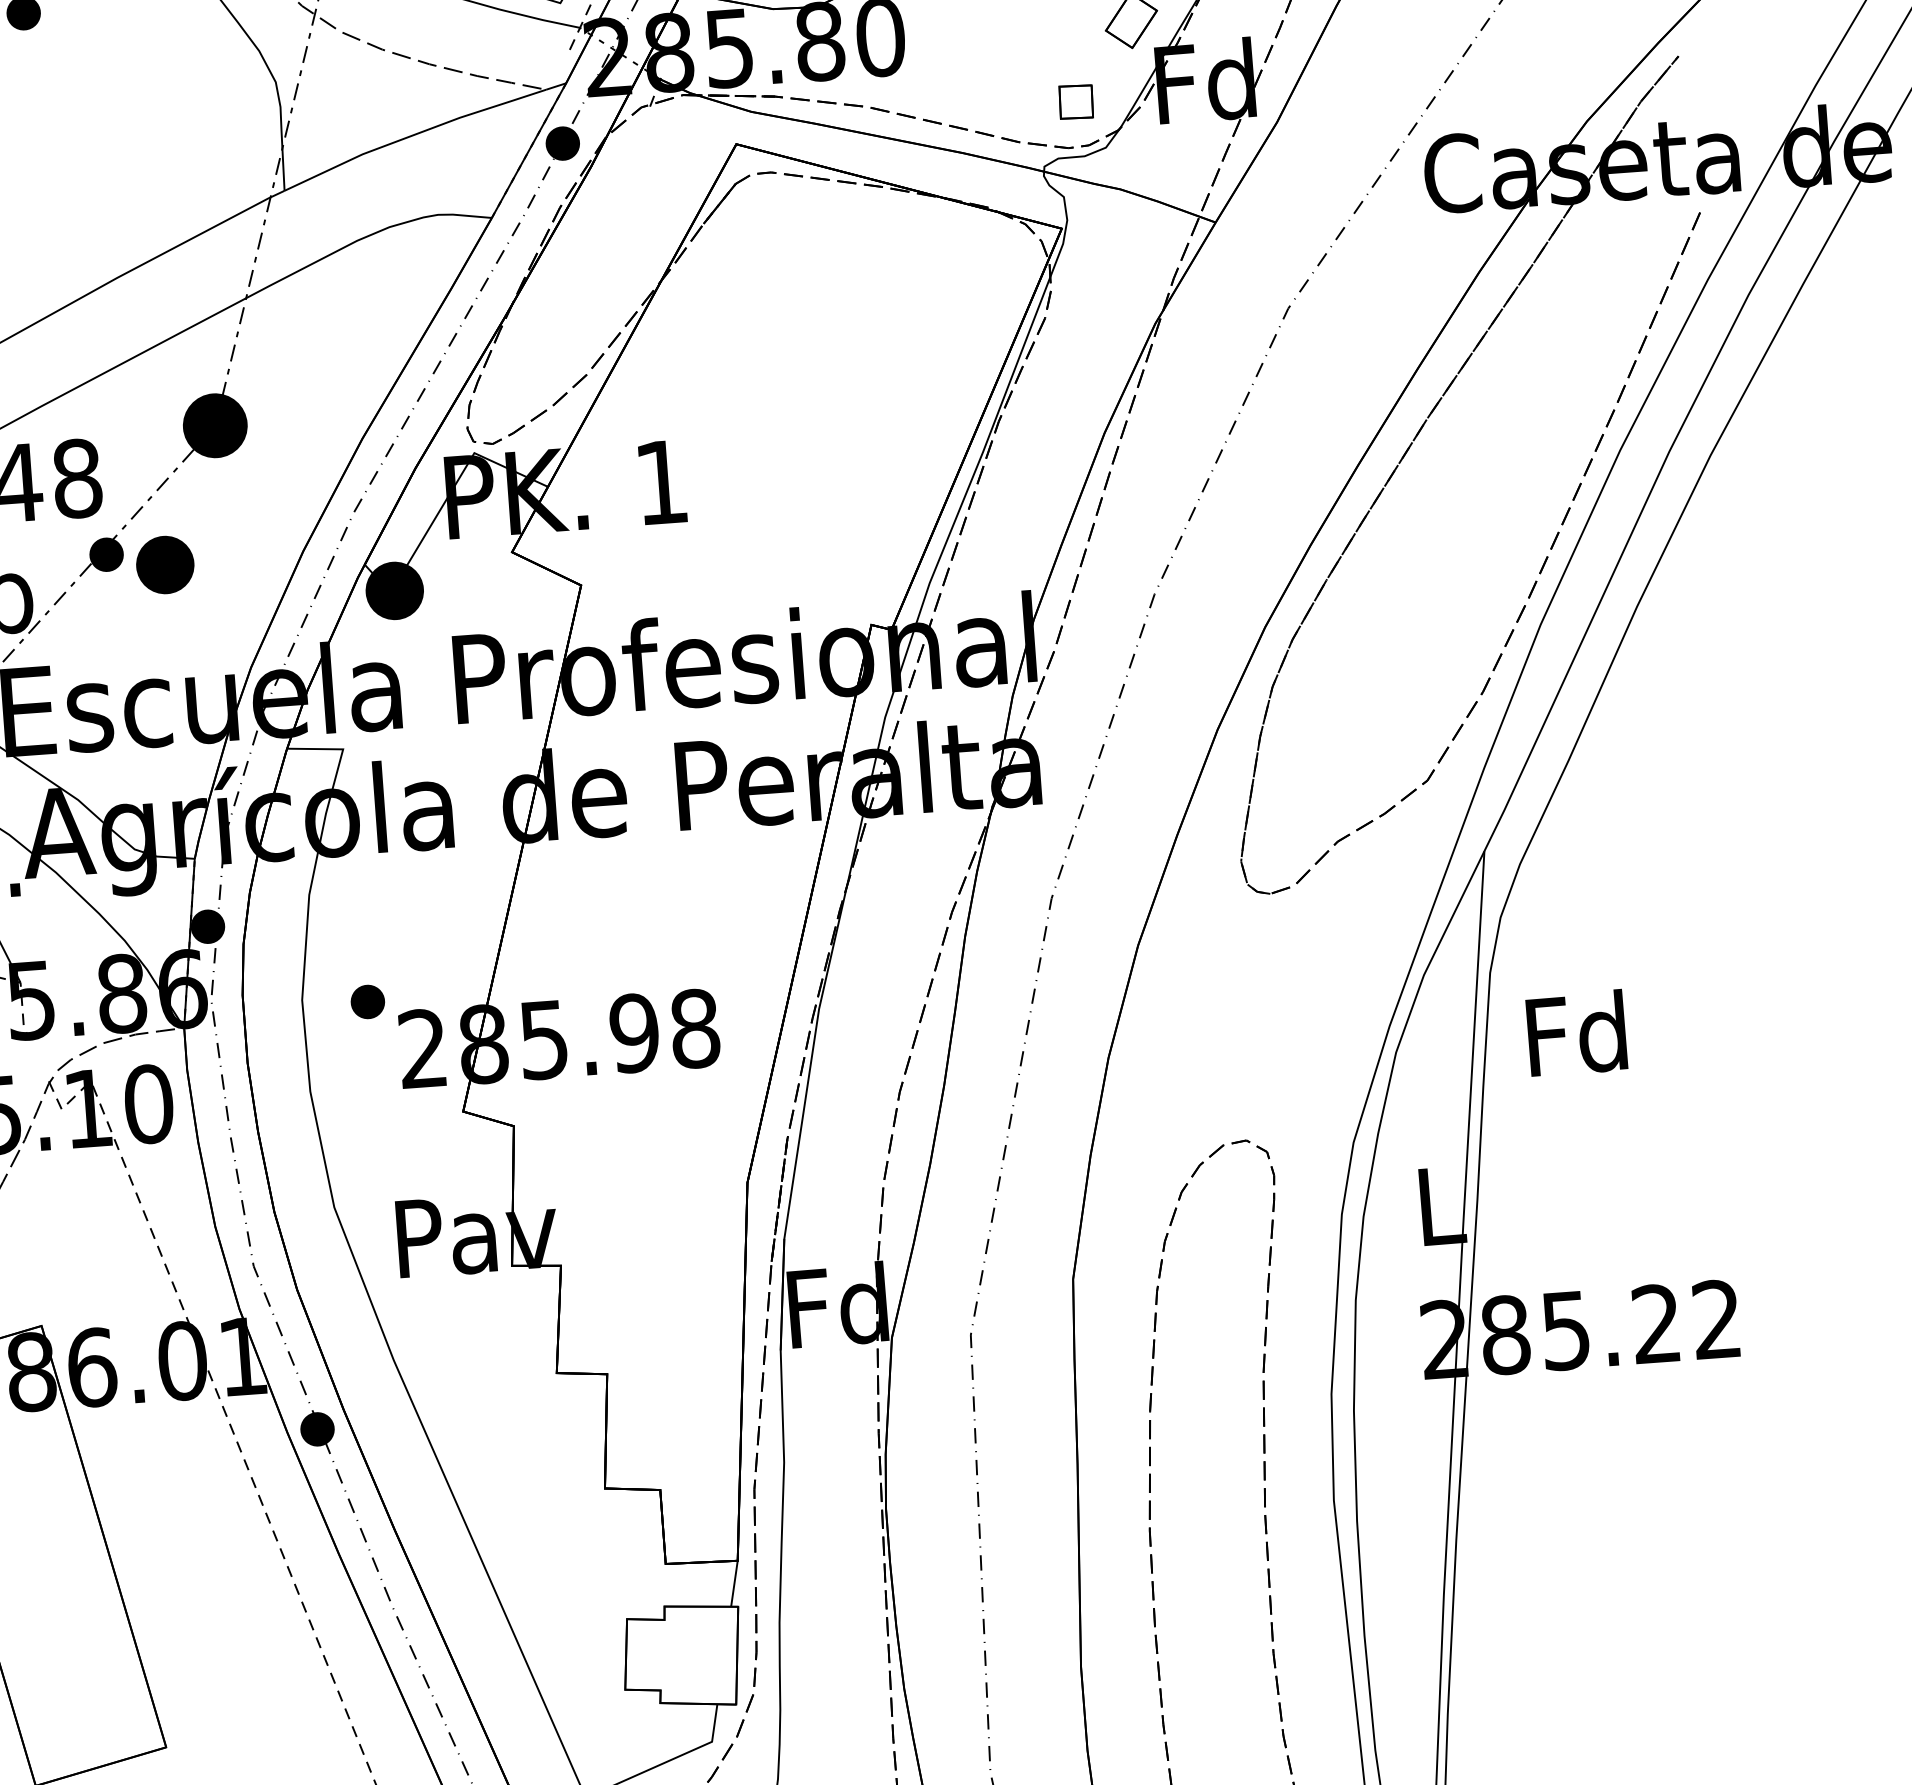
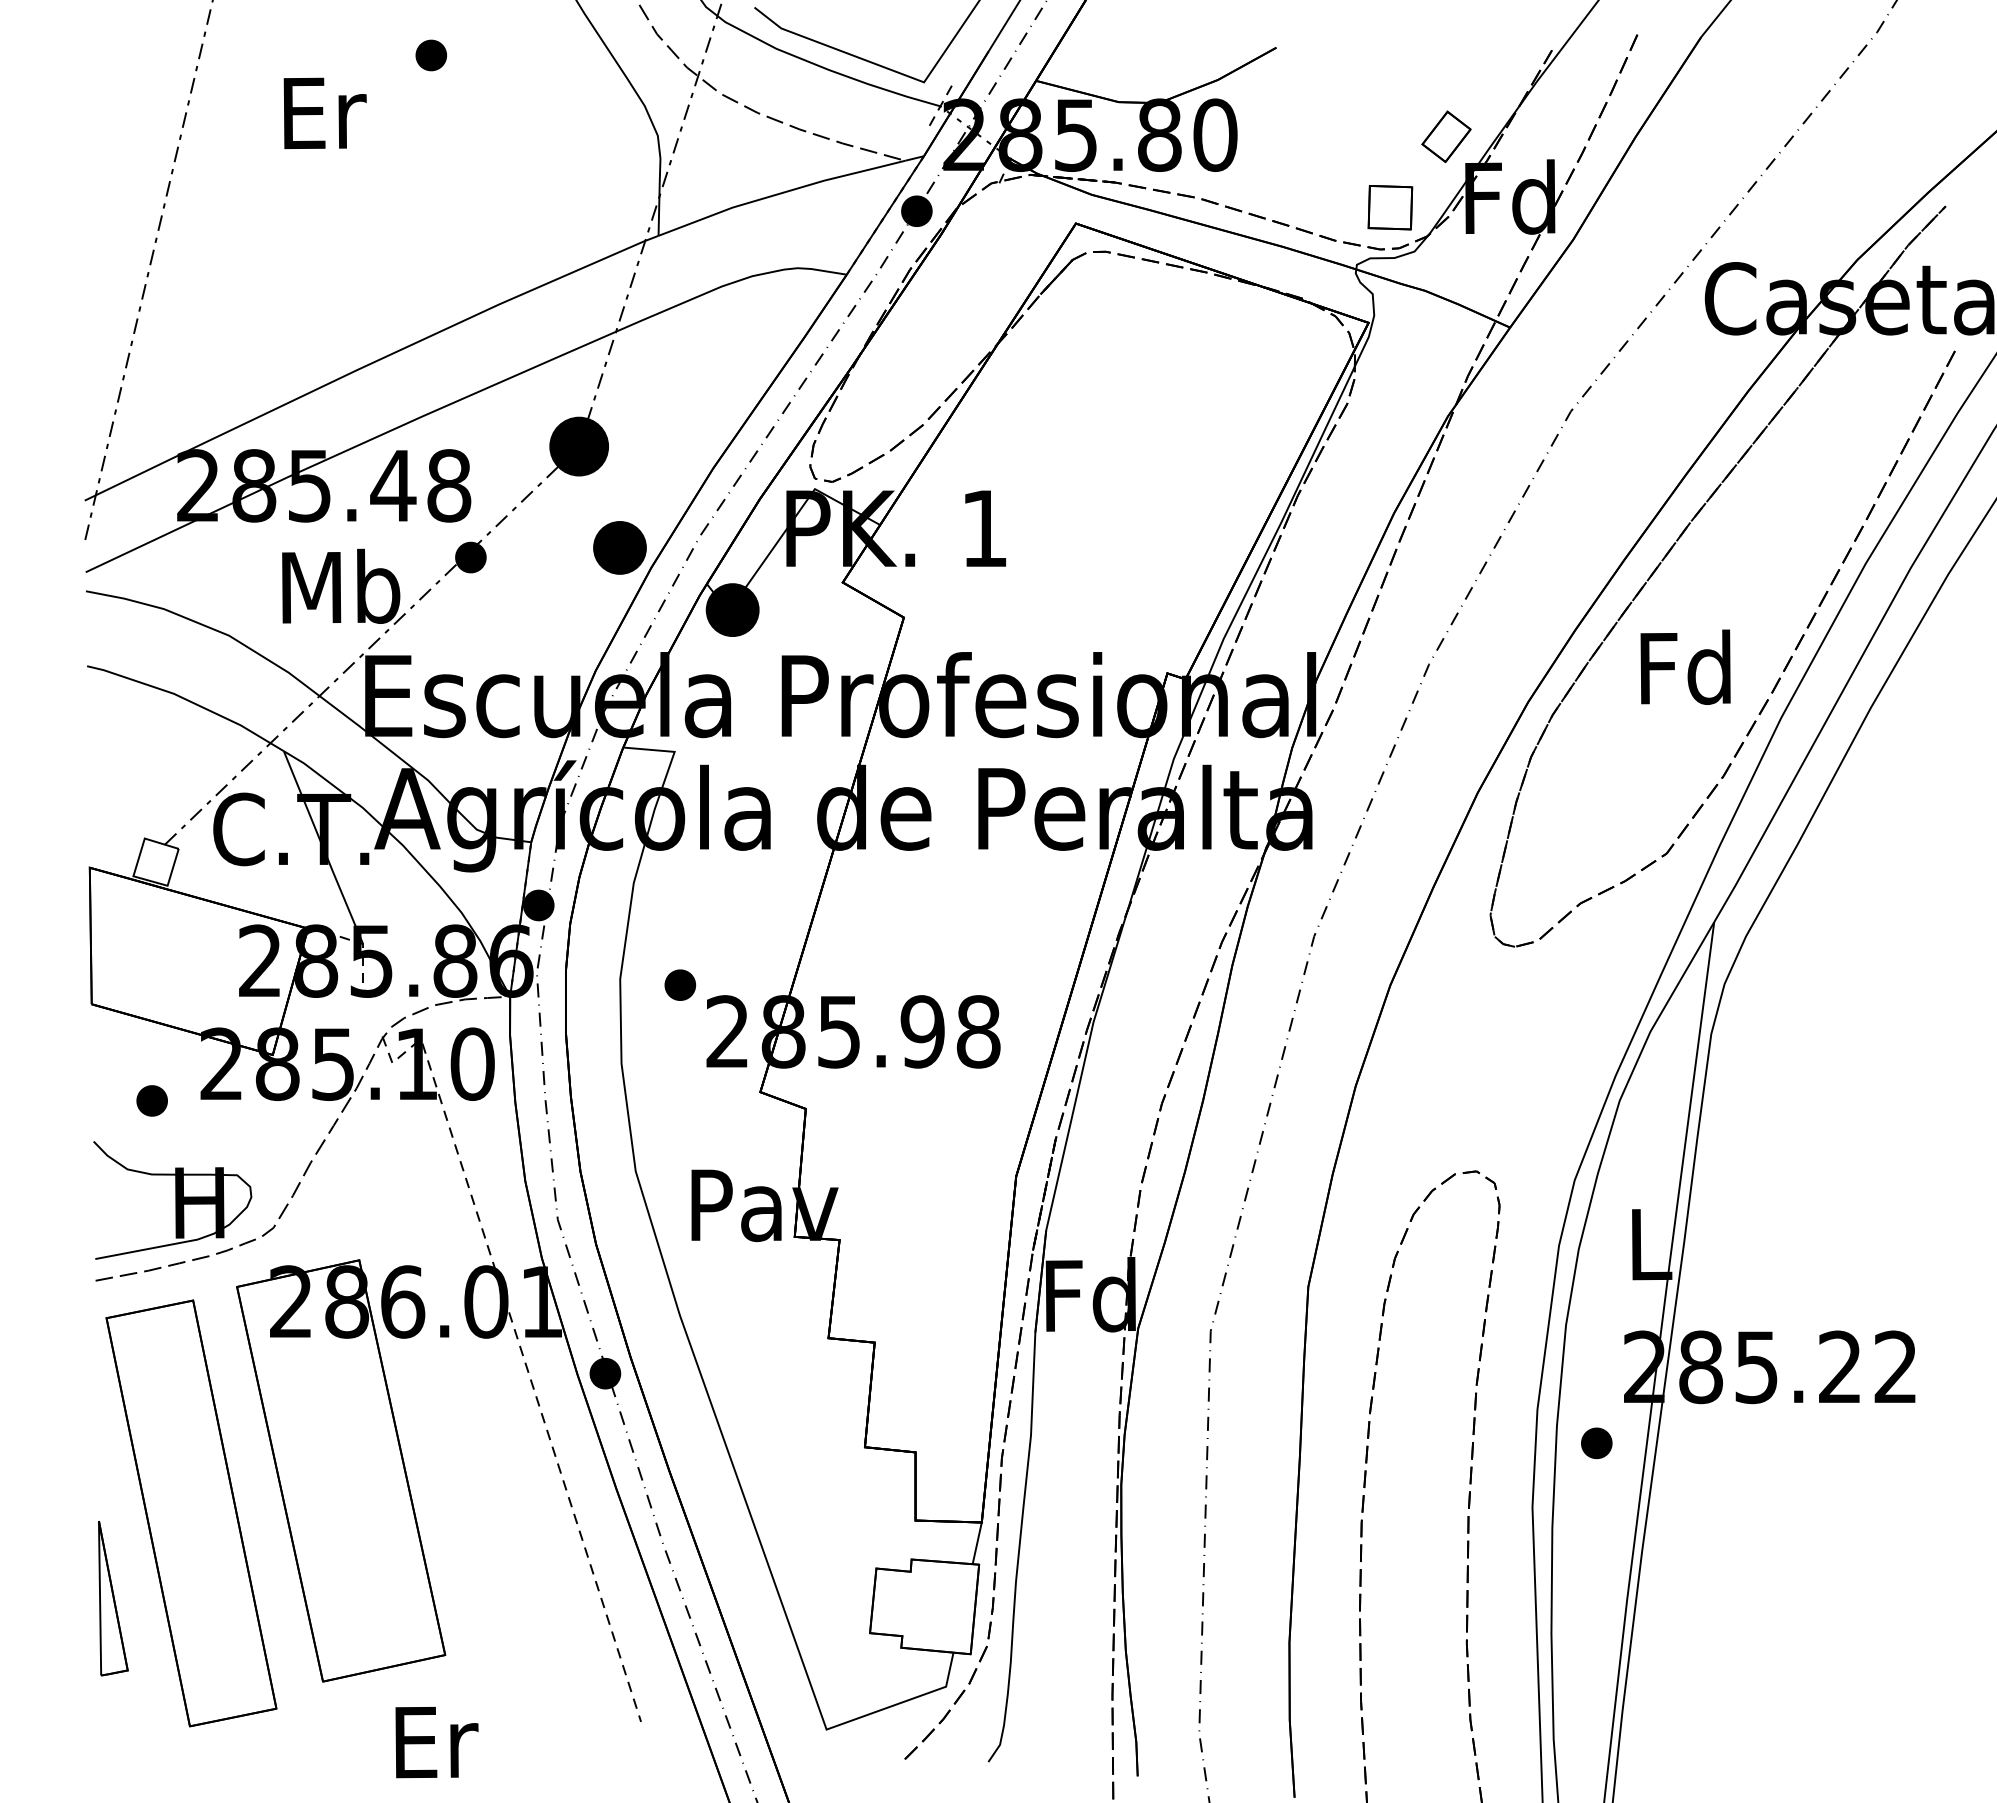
part: (1076, 101) -> (1390, 207), size x1.43
part: (164, 564) -> (619, 547), moved
text: (1576, 1032) -> (1685, 666), moved
part: (1398, 1426) -> (1596, 1443), added

